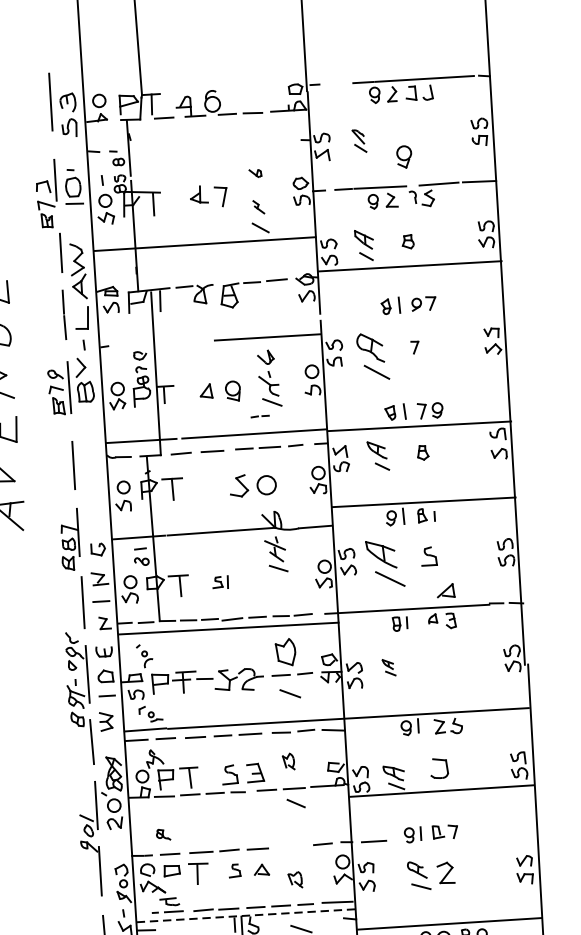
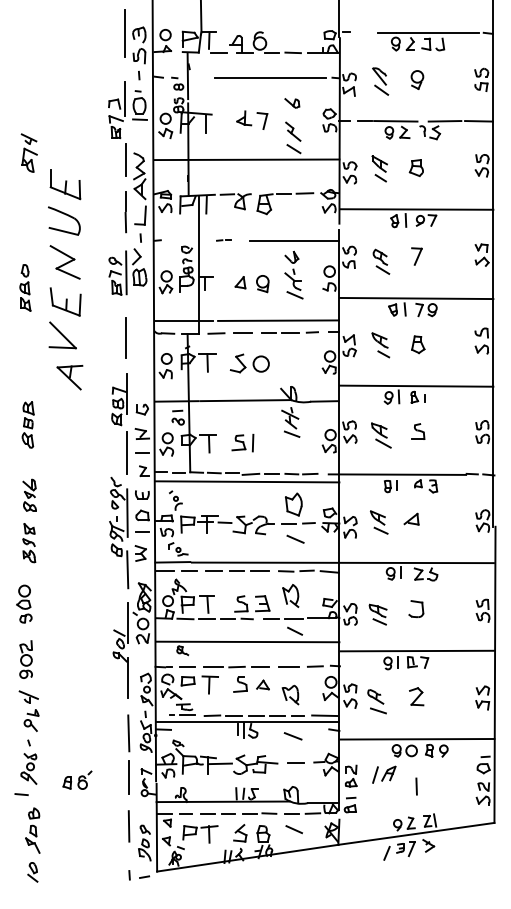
part: (359, 141) -> (380, 81), size x1.43
line: (227, 144) -> (270, 77), added
part: (404, 156) -> (417, 79), moved
part: (255, 173) -> (292, 103), size x1.43
line: (102, 180) -> (139, 75), moved
part: (258, 207) -> (293, 131), size x1.67
part: (407, 241) -> (415, 167), size x1.43
line: (409, 266) -> (416, 209), moved
part: (414, 347) -> (416, 256), size x1.67
part: (373, 355) -> (381, 261), size x0.62
line: (259, 416) -> (223, 240), moved
line: (419, 426) -> (416, 298), moved
part: (423, 452) -> (418, 344), size x1.43
part: (252, 485) -> (249, 363), moved
part: (385, 563) -> (381, 435), size x0.62
part: (220, 581) -> (242, 442), size x1.67
part: (445, 590) -> (411, 518), moved
part: (389, 667) -> (379, 522), size x1.67
part: (288, 761) -> (290, 595), size x1.67
line: (440, 790) -> (416, 650), moved
line: (240, 819) -> (247, 641), added
line: (373, 841) -> (288, 666), moved
part: (234, 870) -> (240, 684), size x1.43
part: (418, 875) -> (376, 701), moved
part: (295, 879) -> (290, 694), size x1.43
line: (245, 915) -> (247, 722), dashed -> solid

